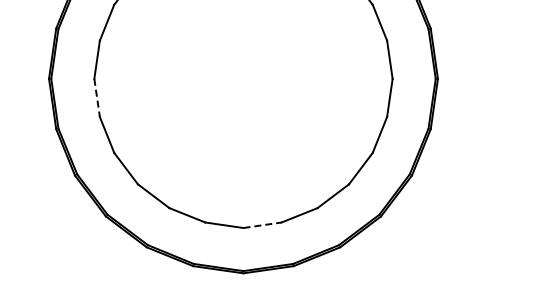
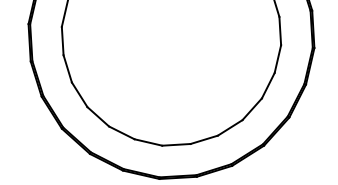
line: (97, 98) -> (62, 41), dashed -> solid
line: (263, 225) -> (177, 145), dashed -> solid

